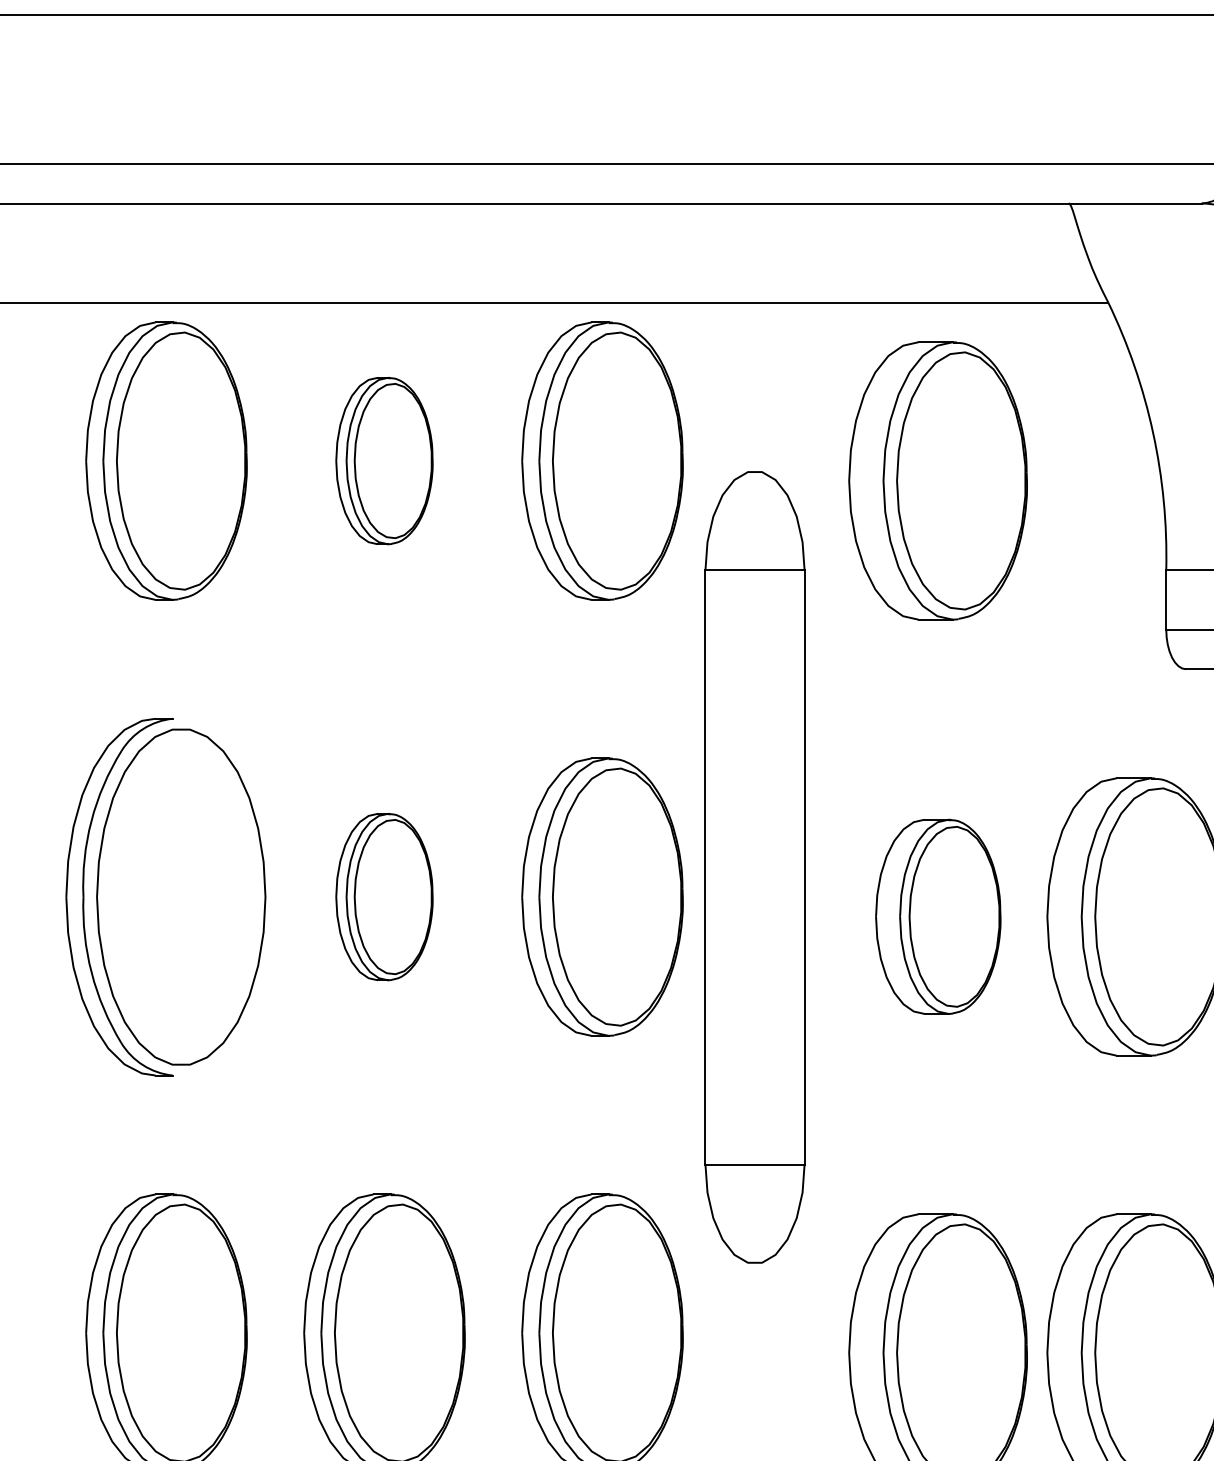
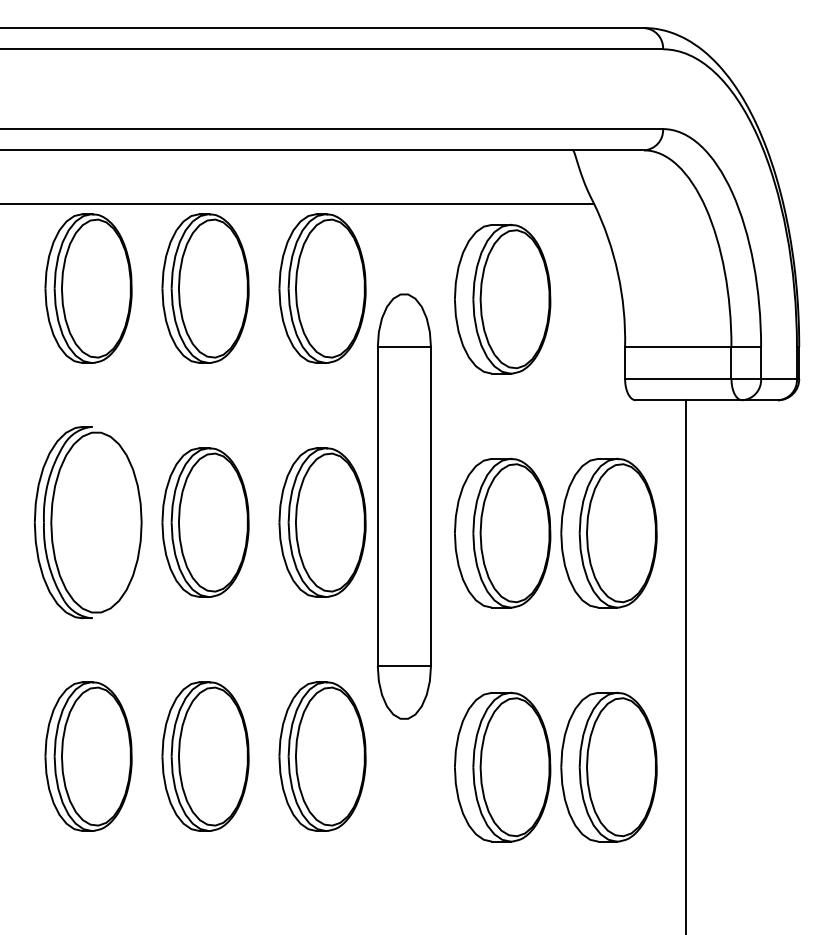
part: (384, 460) -> (205, 288), size x1.67
part: (384, 896) -> (205, 522), size x1.67
part: (937, 915) -> (502, 532), size x1.43

